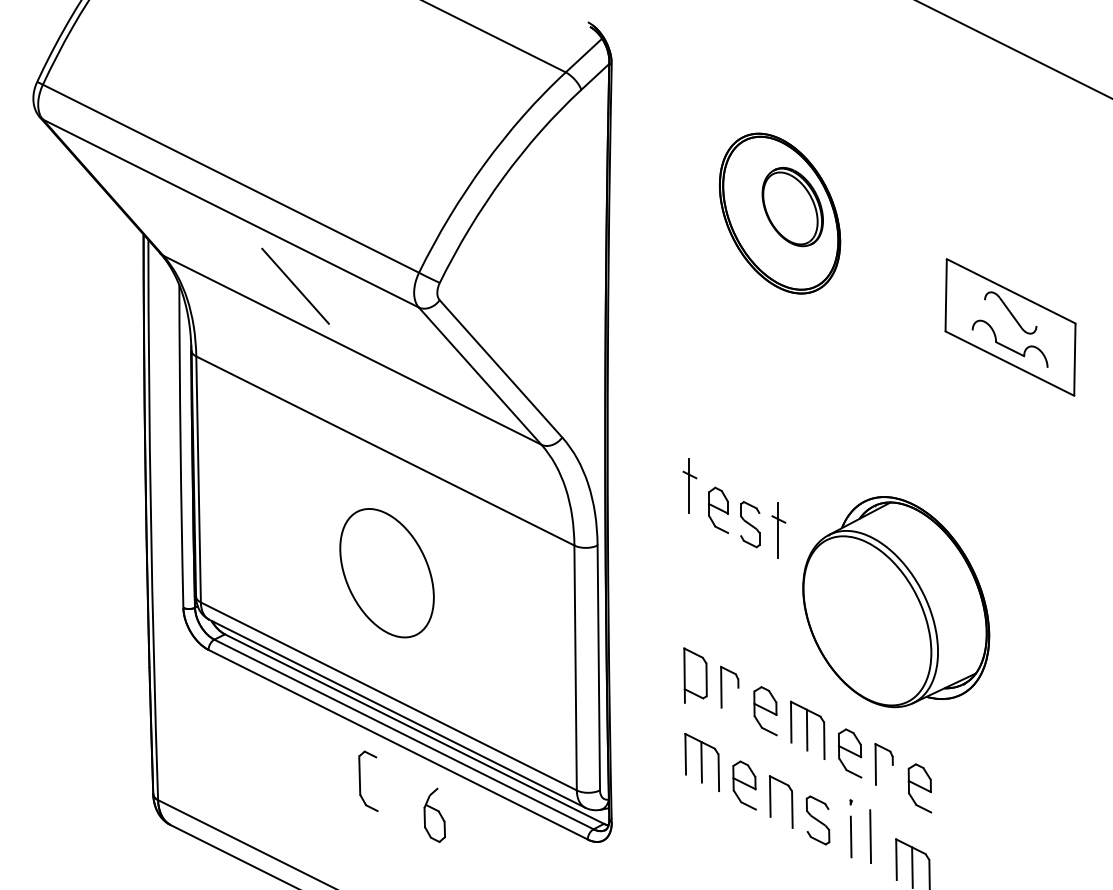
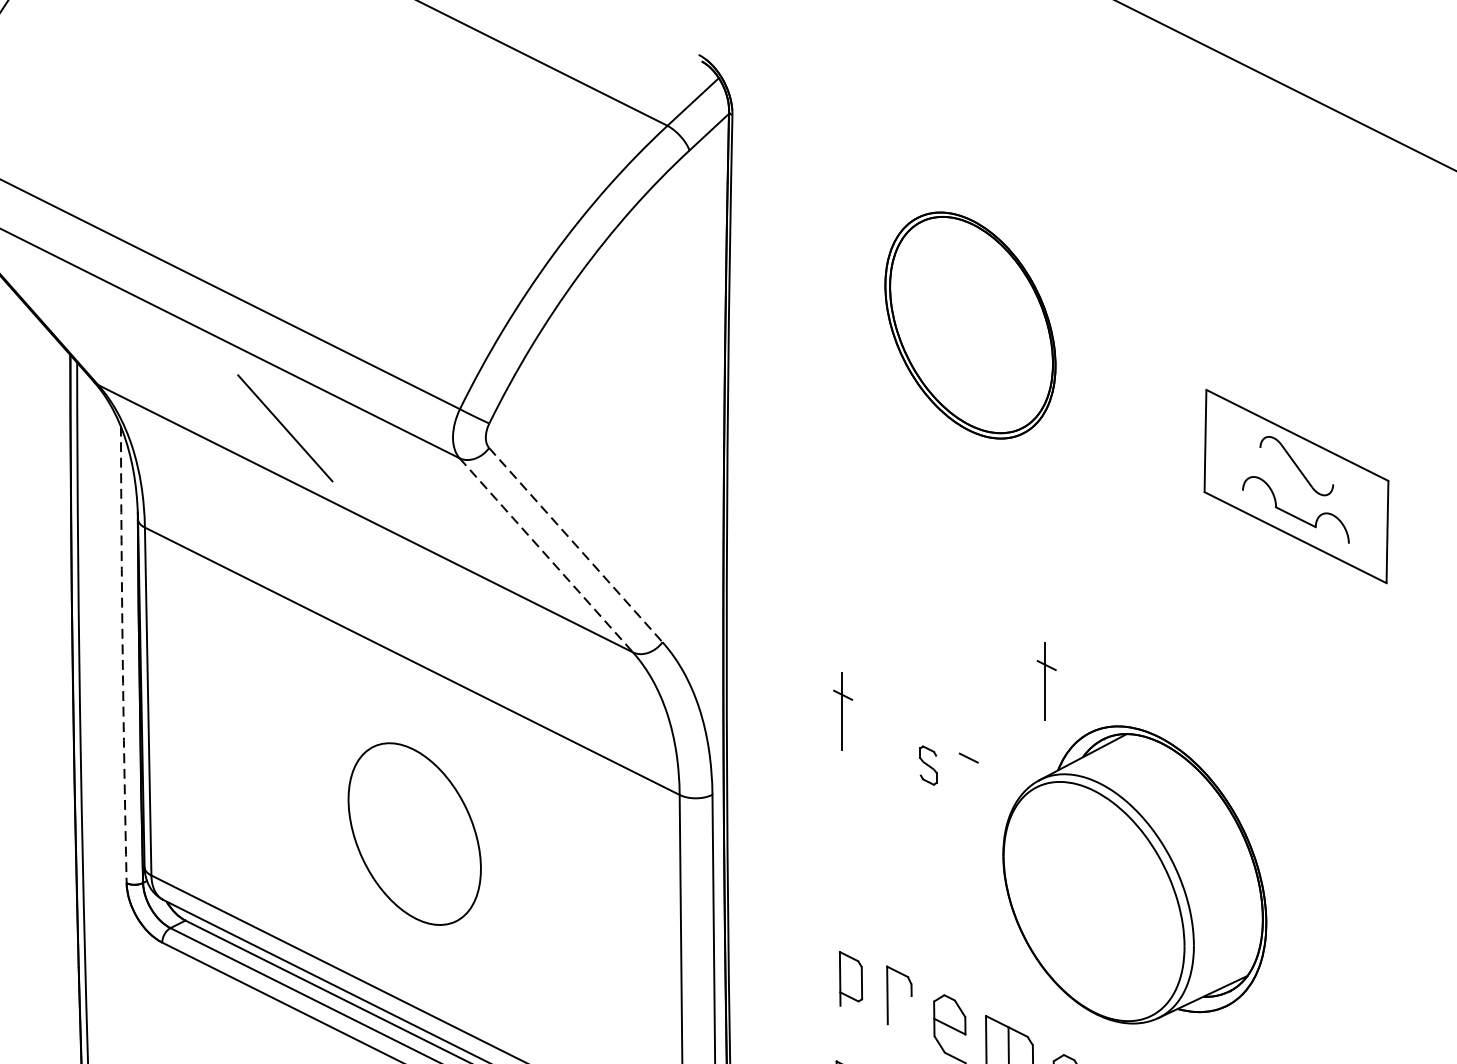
part: (792, 207) -> (988, 316), removed
line: (501, 369) -> (576, 546), solid -> dashed
line: (480, 376) -> (546, 555), solid -> dashed
arc: (180, 446) -> (122, 654), solid -> dashed
part: (833, 464) -> (1046, 680), added
part: (718, 509) -> (883, 744), removed
part: (750, 524) -> (928, 765), size x0.6
line: (777, 530) -> (966, 773), removed
part: (695, 675) -> (850, 978), size x0.7

